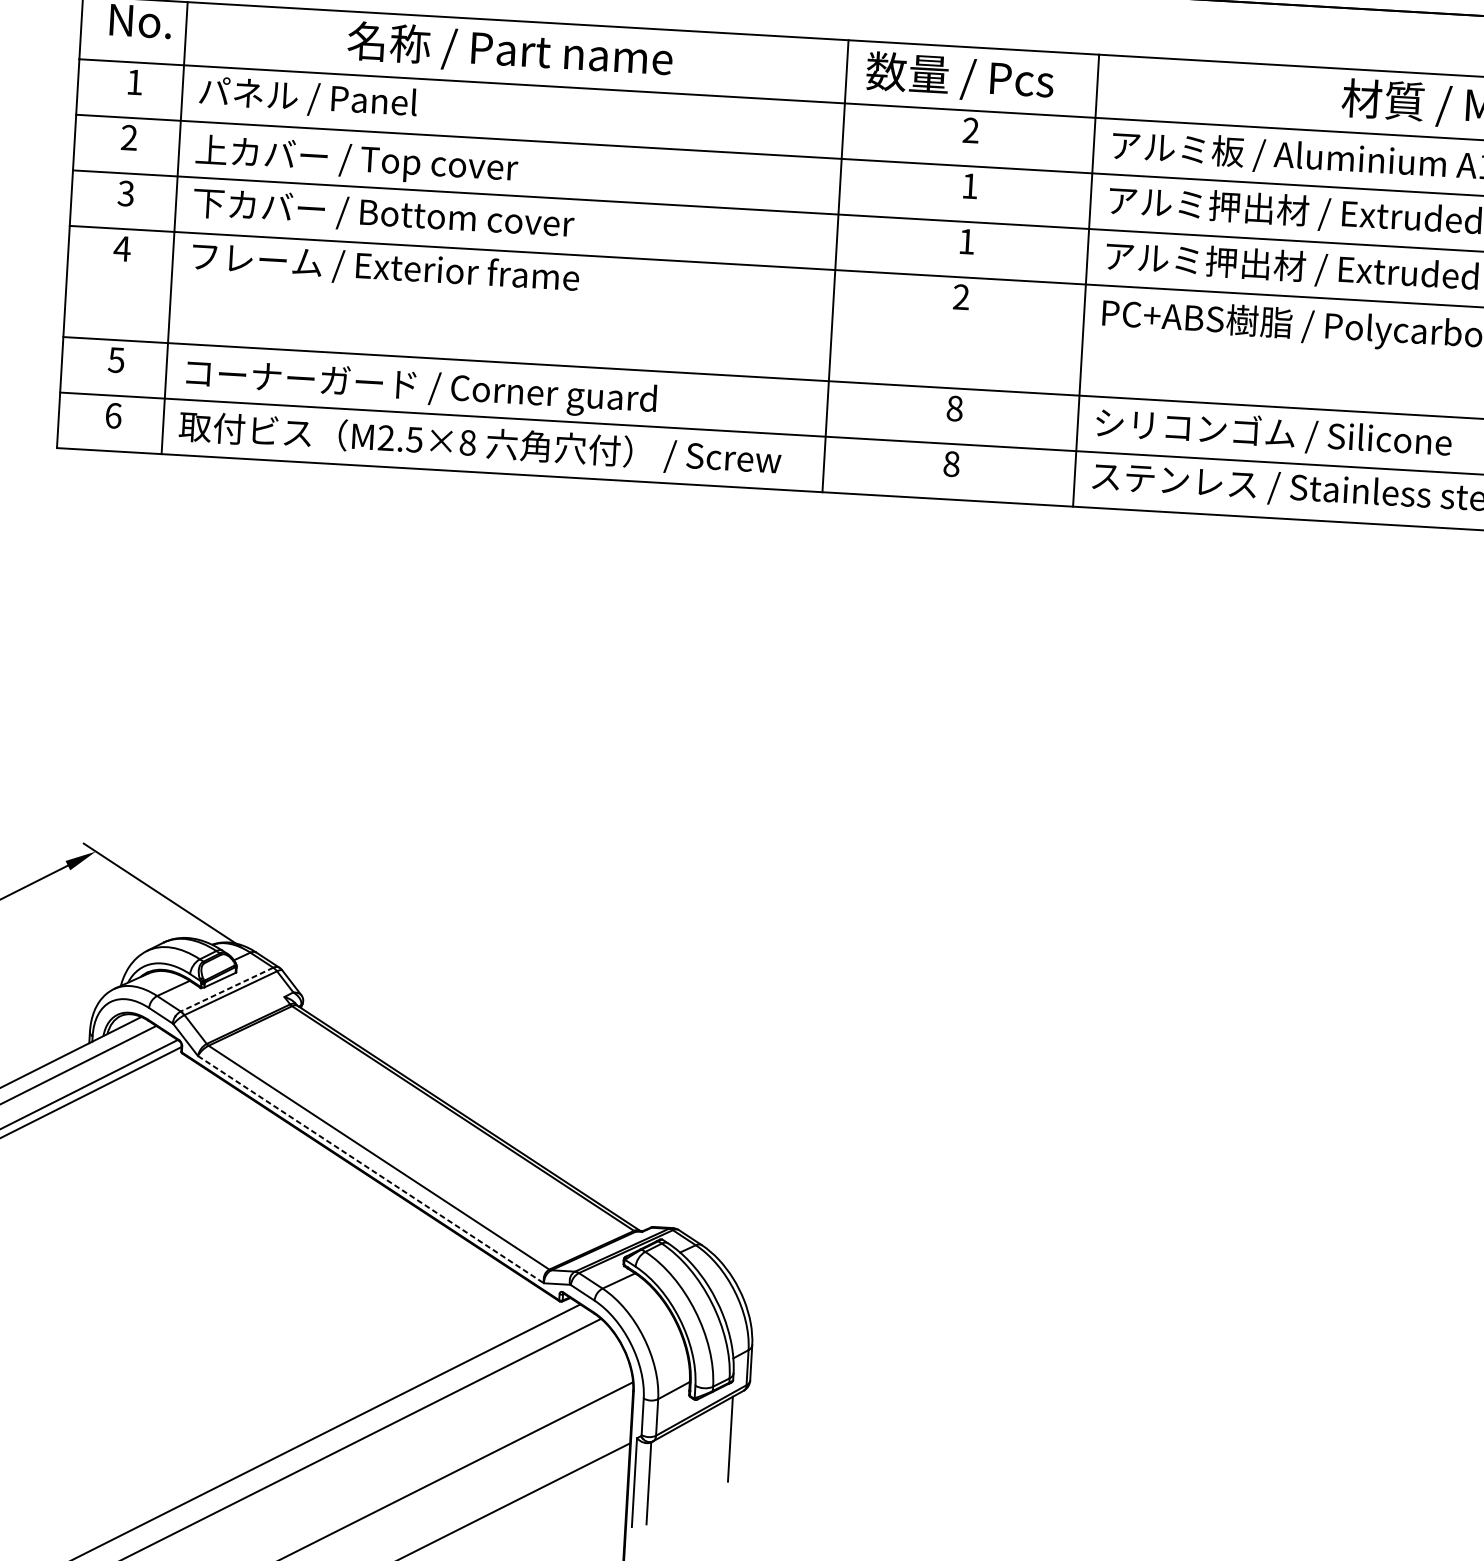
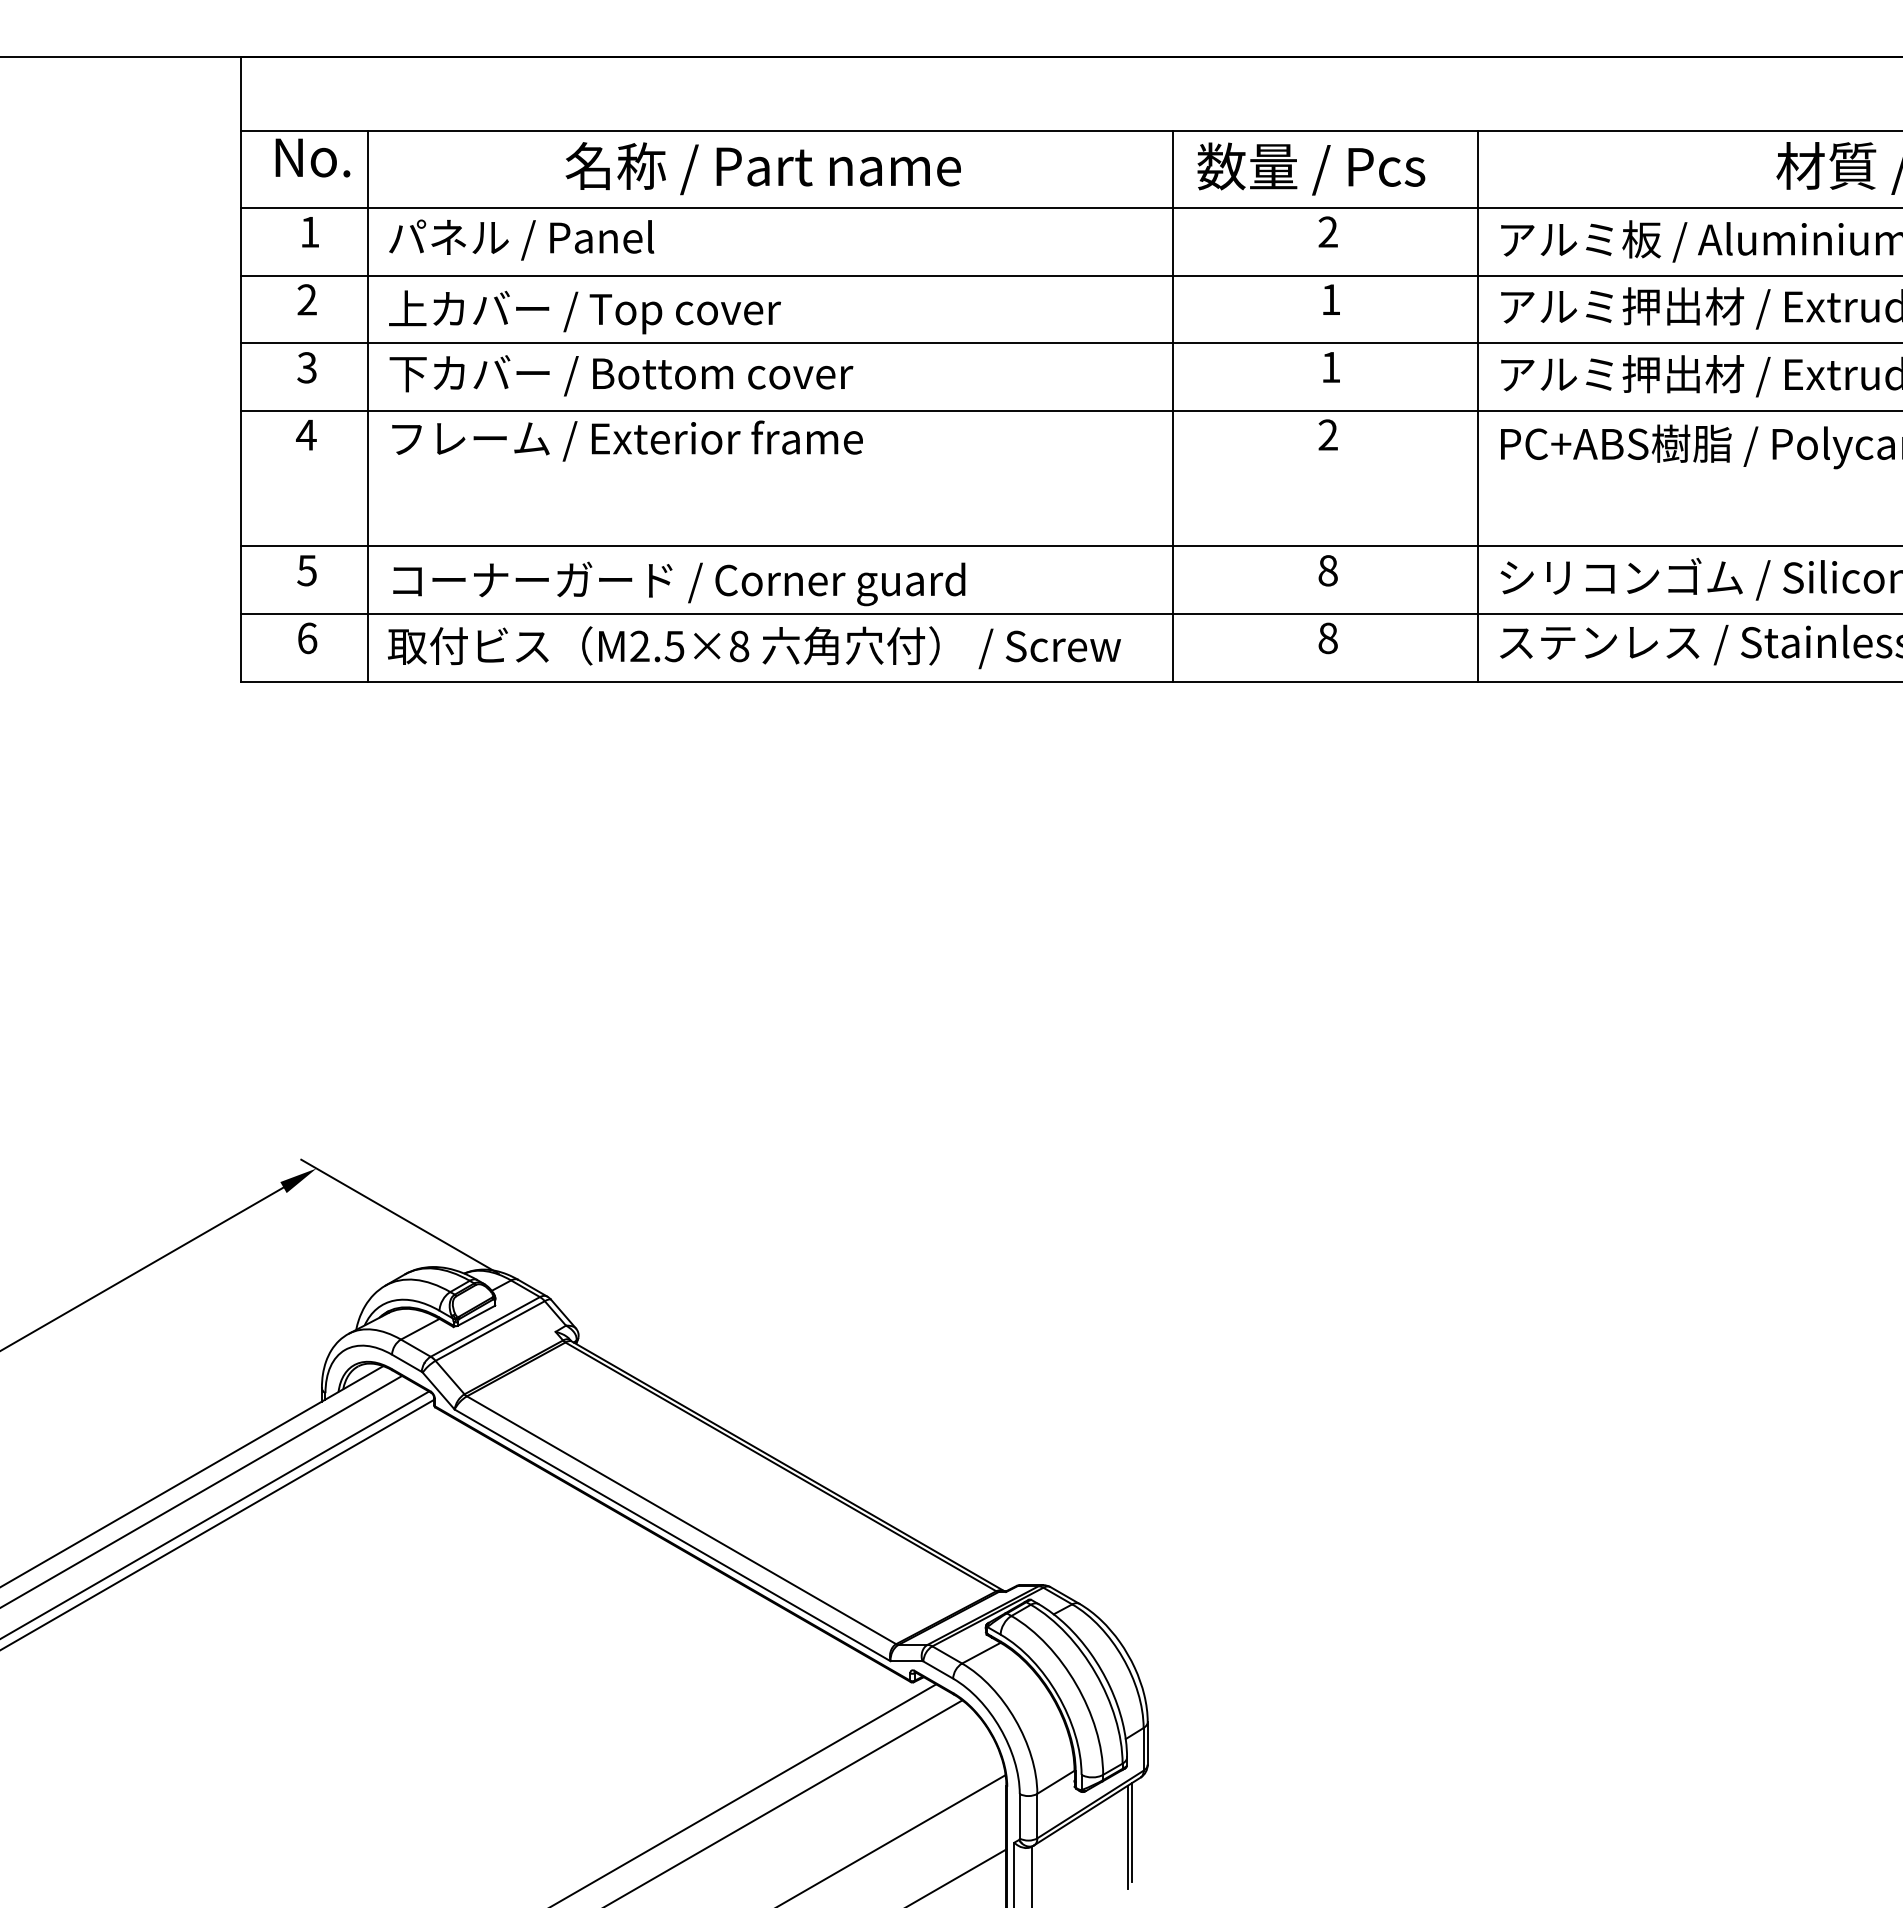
line: (226, 990) -> (484, 1327), dashed -> solid
line: (370, 1169) -> (672, 1535), dashed -> solid
line: (733, 1435) -> (1131, 1832), added

